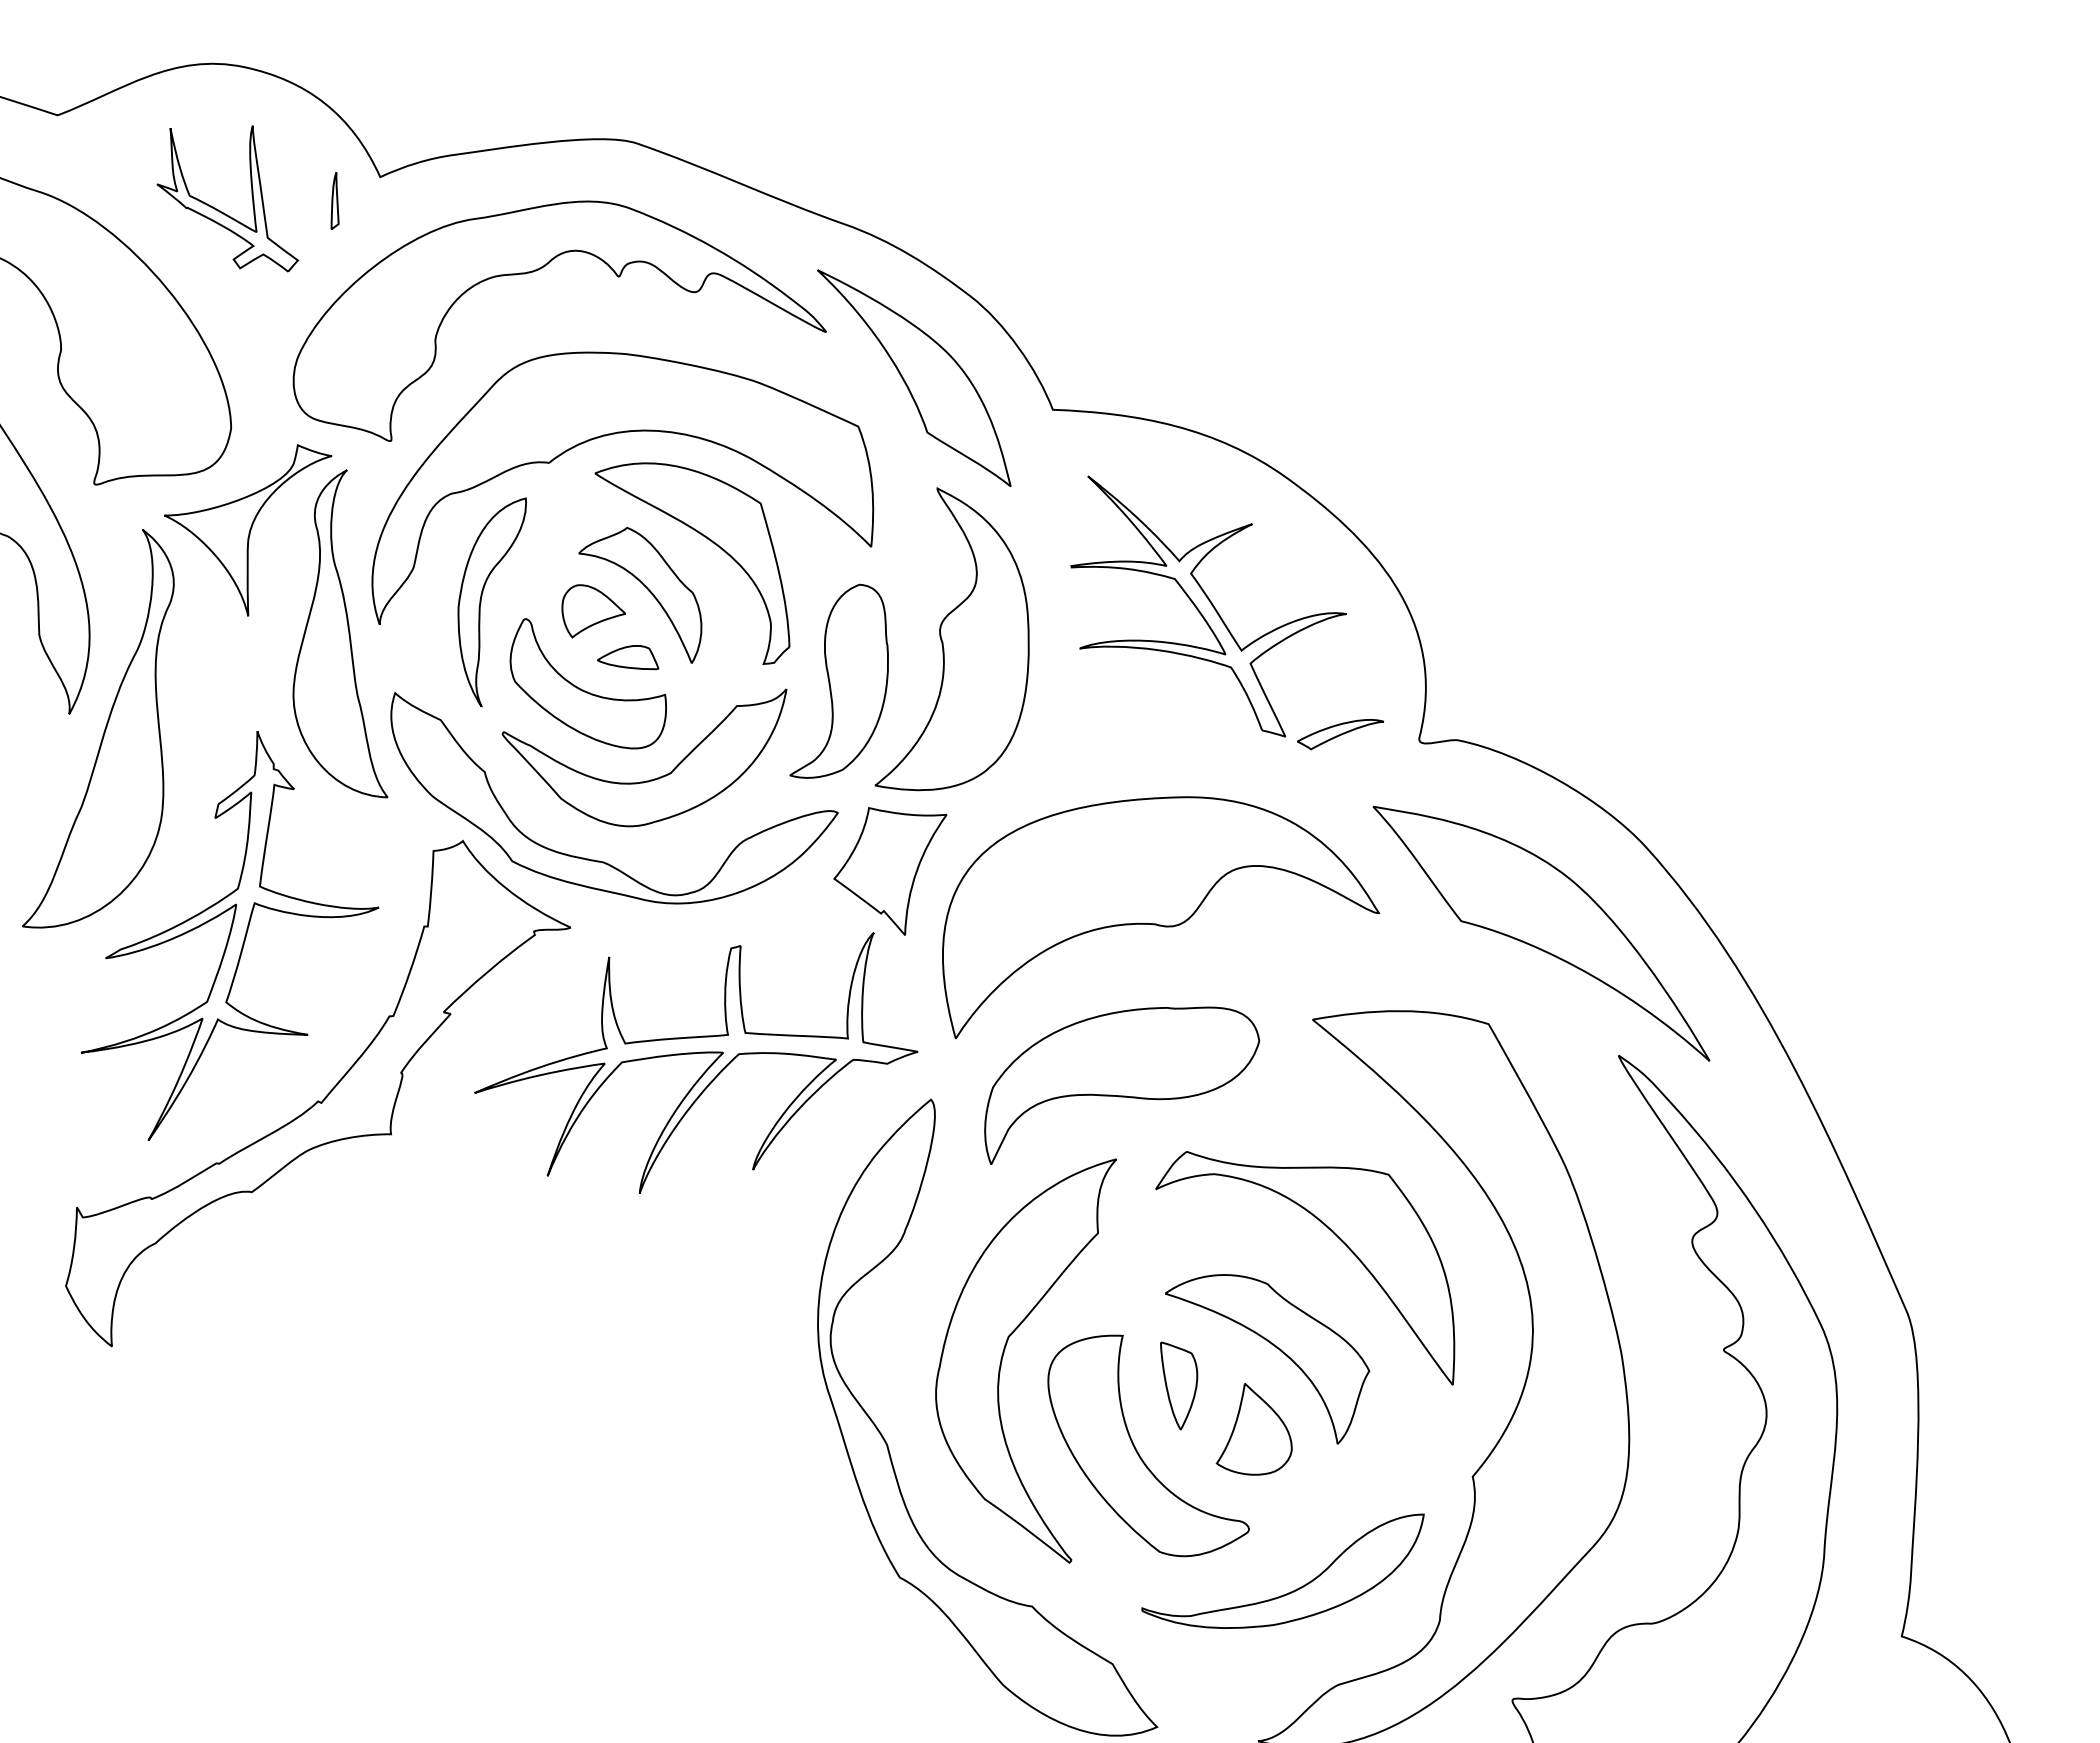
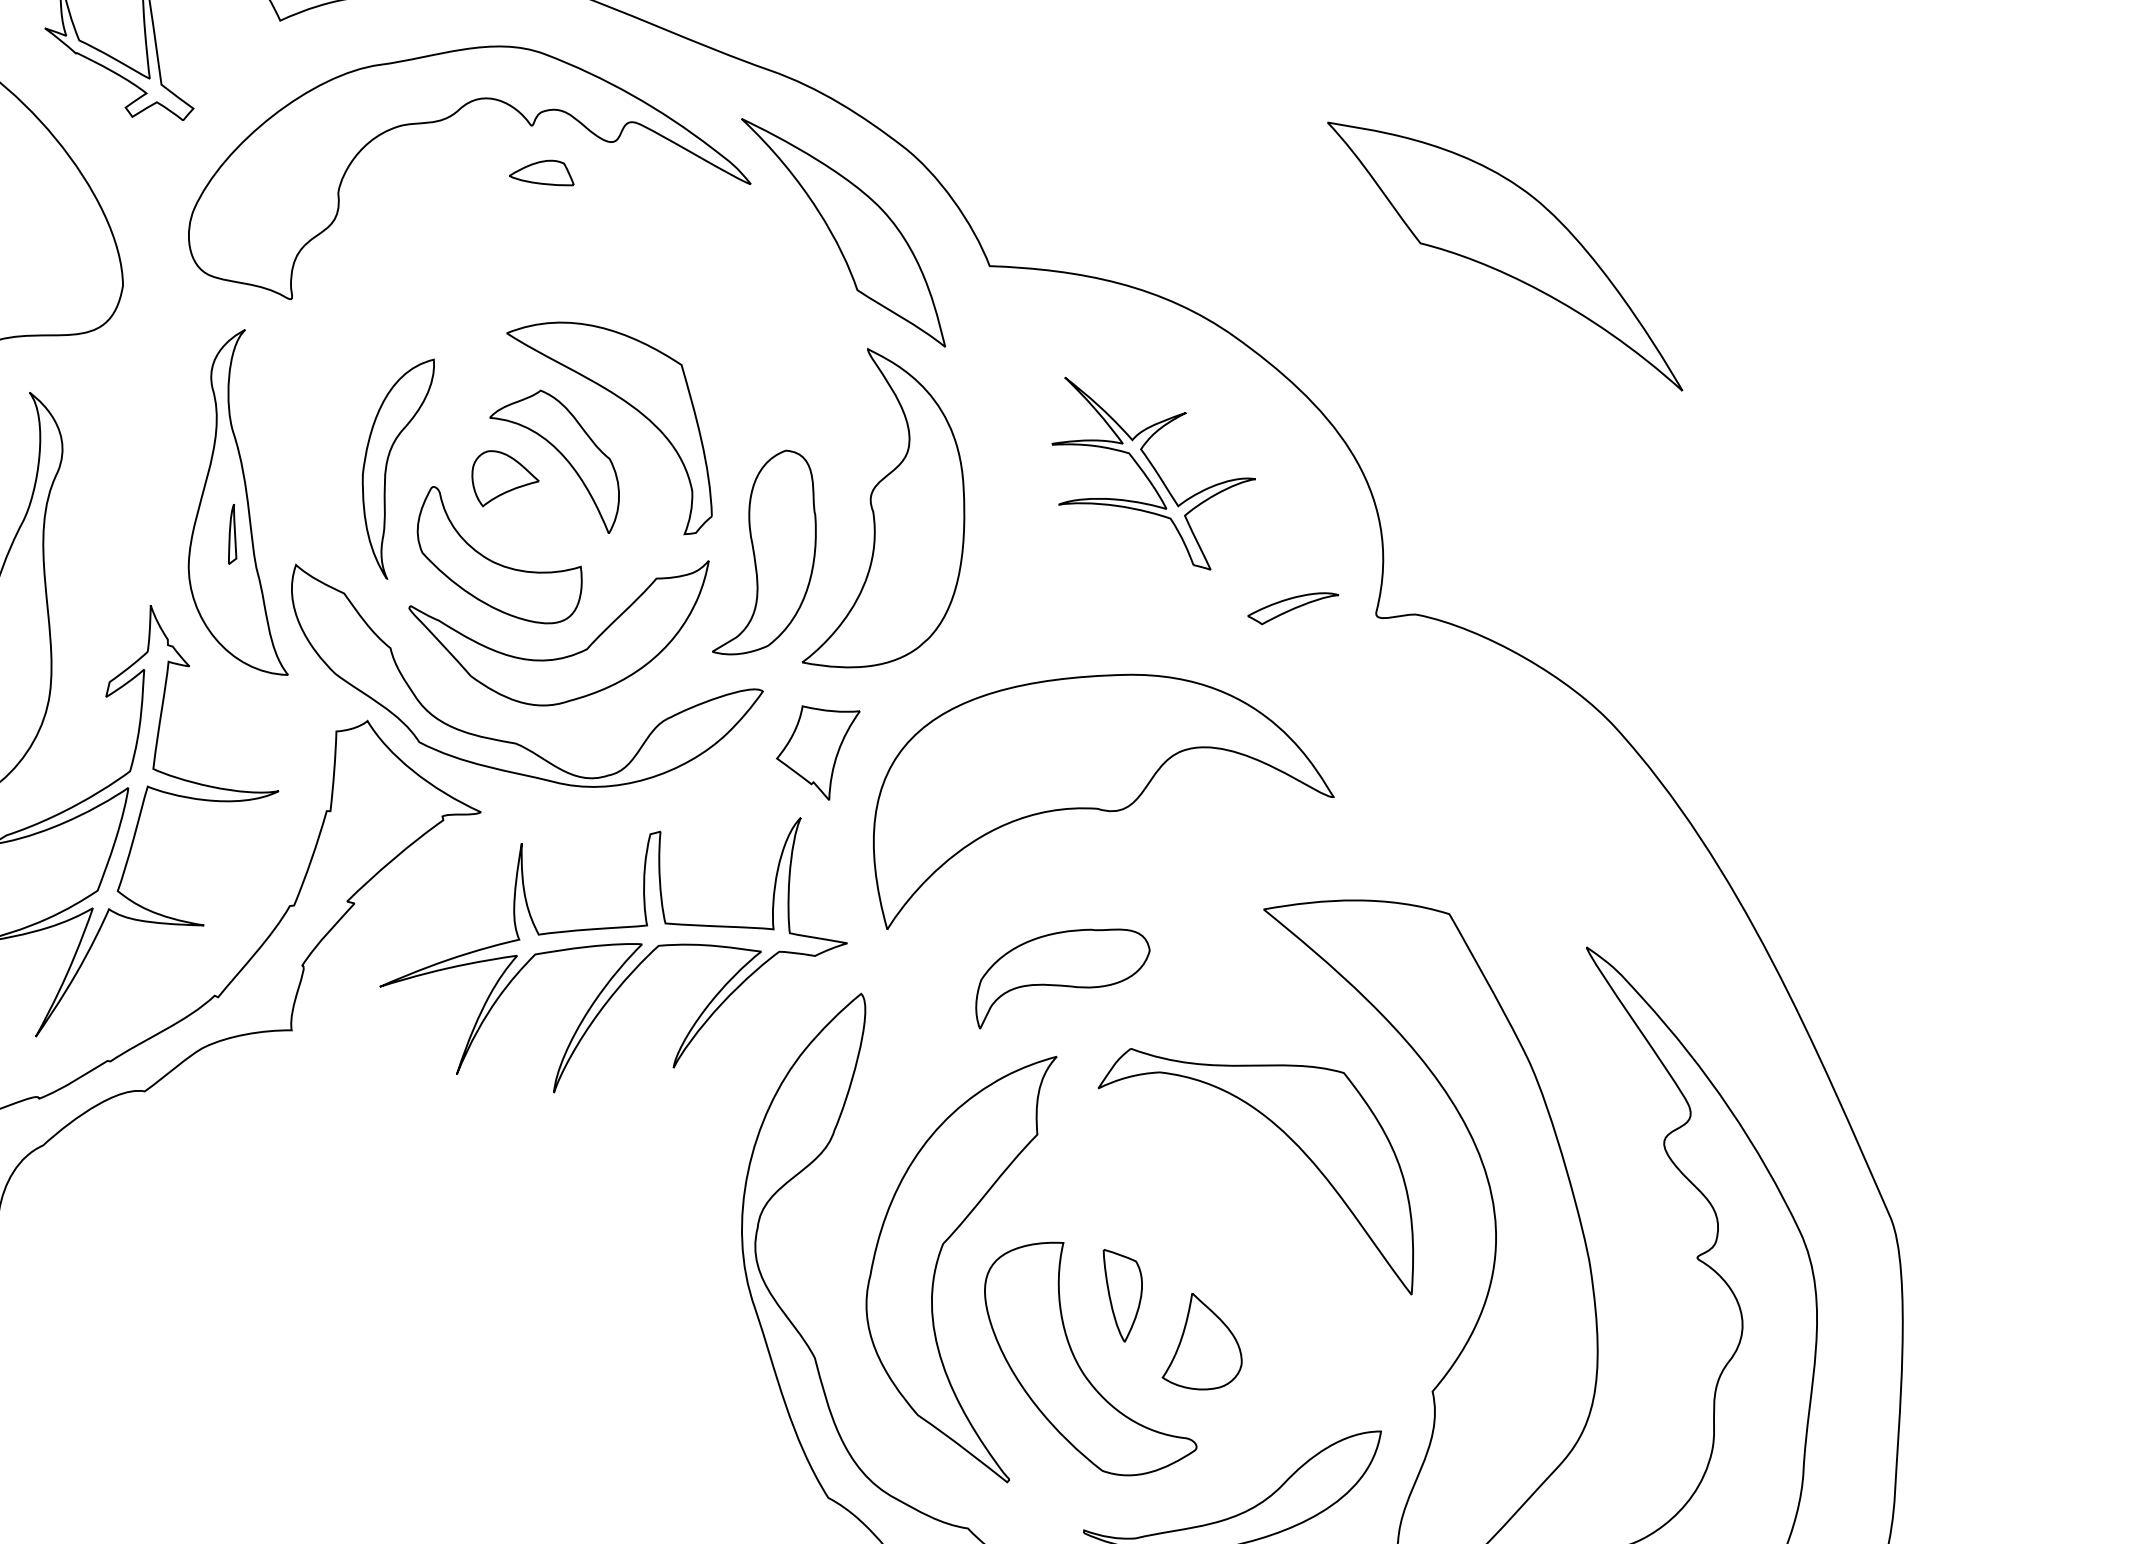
part: (334, 200) -> (232, 533), moved
part: (610, 435) -> (523, 293), removed
part: (248, 530) -> (141, 393), removed
part: (1208, 606) -> (1153, 473), size x0.7
part: (628, 657) -> (542, 173), moved
part: (890, 871) -> (818, 753), size x0.7
part: (1541, 933) -> (1505, 256), moved
part: (1122, 1085) -> (1063, 978), size x0.6
part: (1276, 1348) -> (1225, 1256), removed

